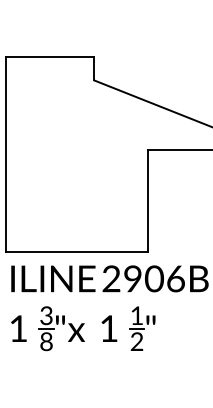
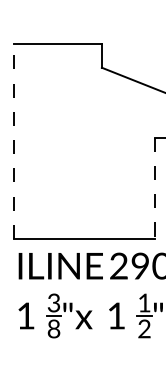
line: (6, 153) -> (13, 140), solid -> dashed
line: (147, 201) -> (154, 188), solid -> dashed

